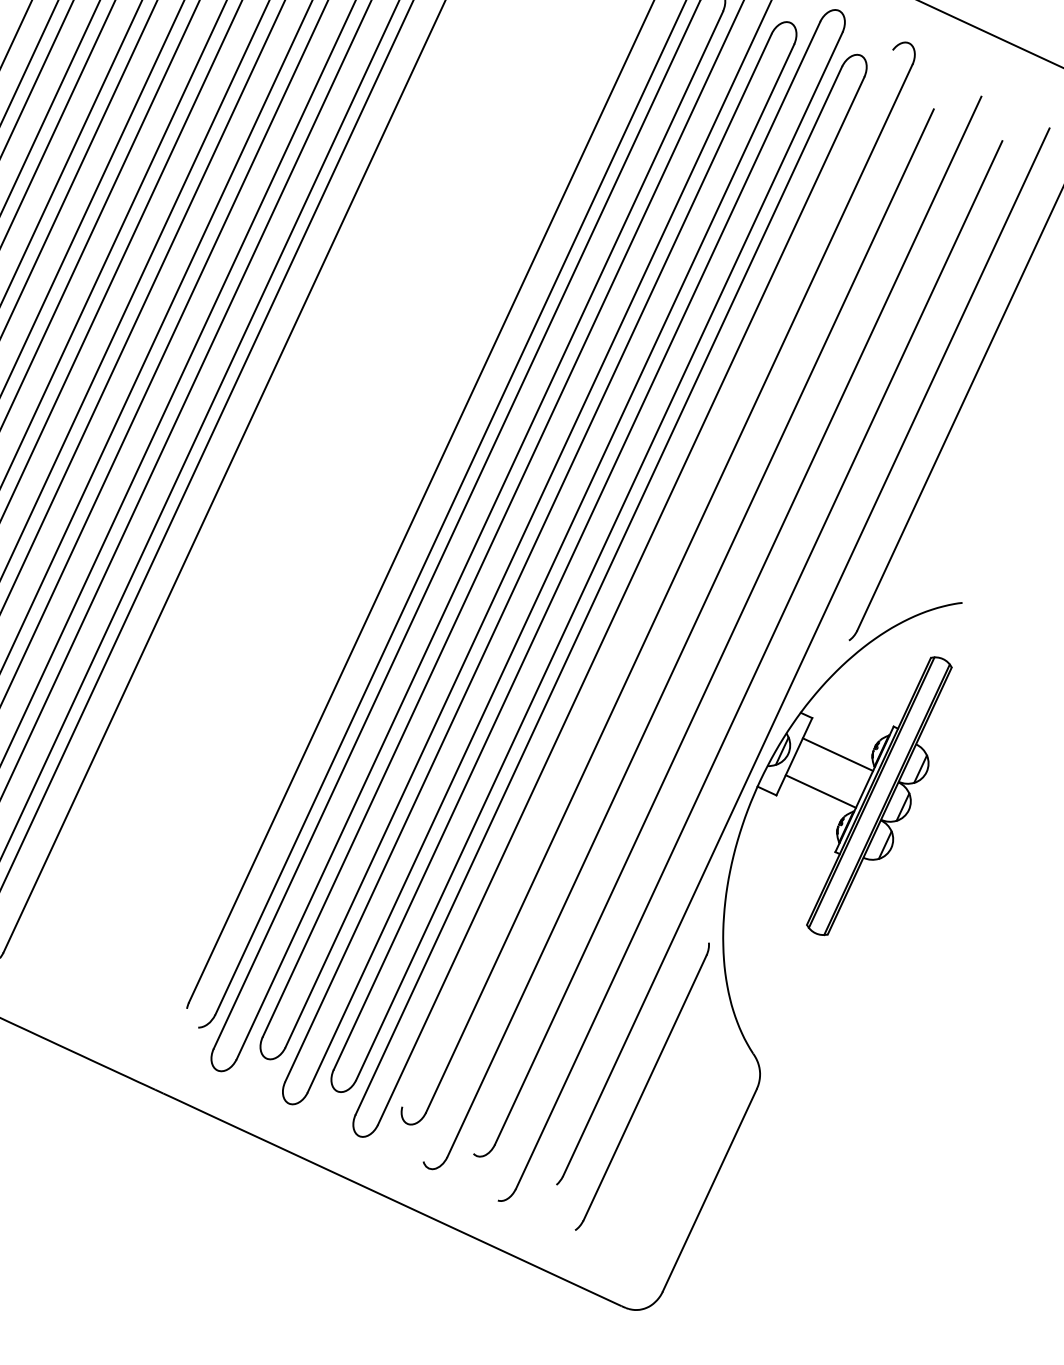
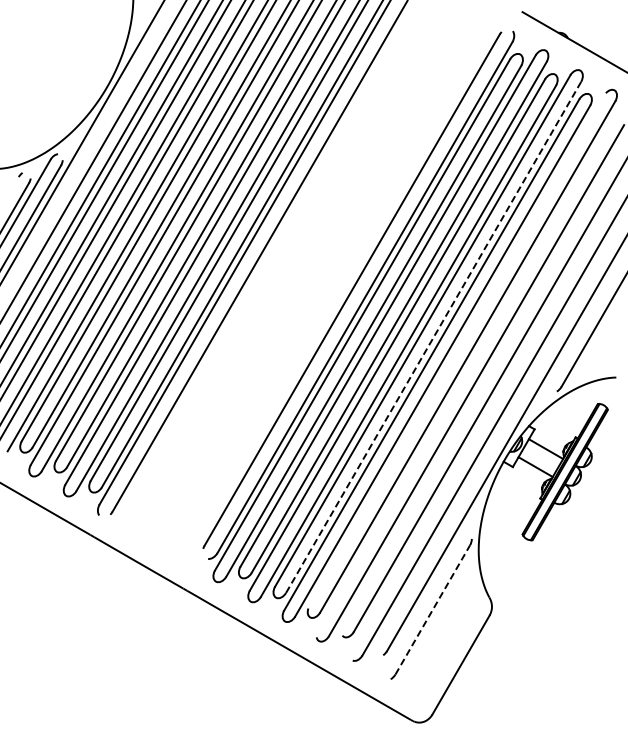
line: (598, 554) -> (433, 336), solid -> dashed
line: (644, 1087) -> (432, 609), solid -> dashed

